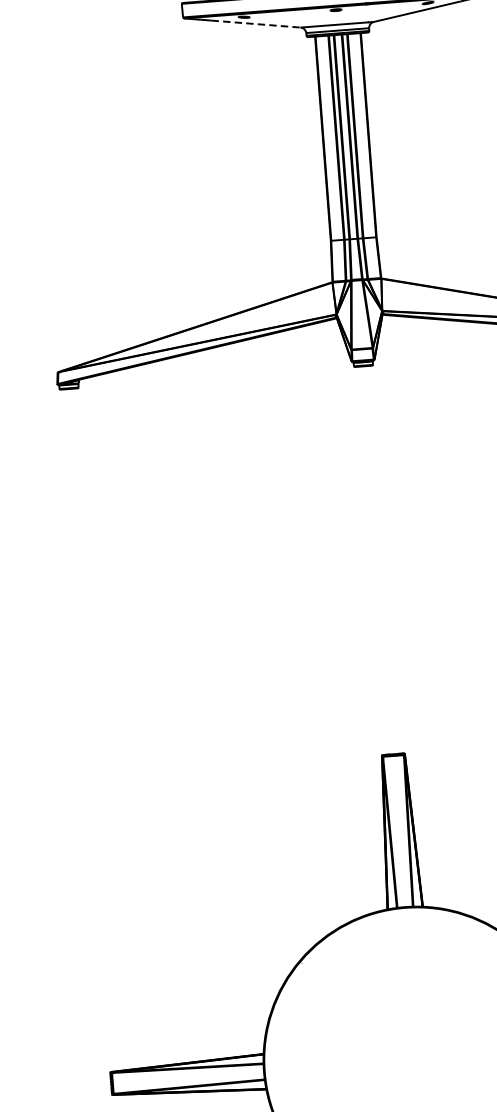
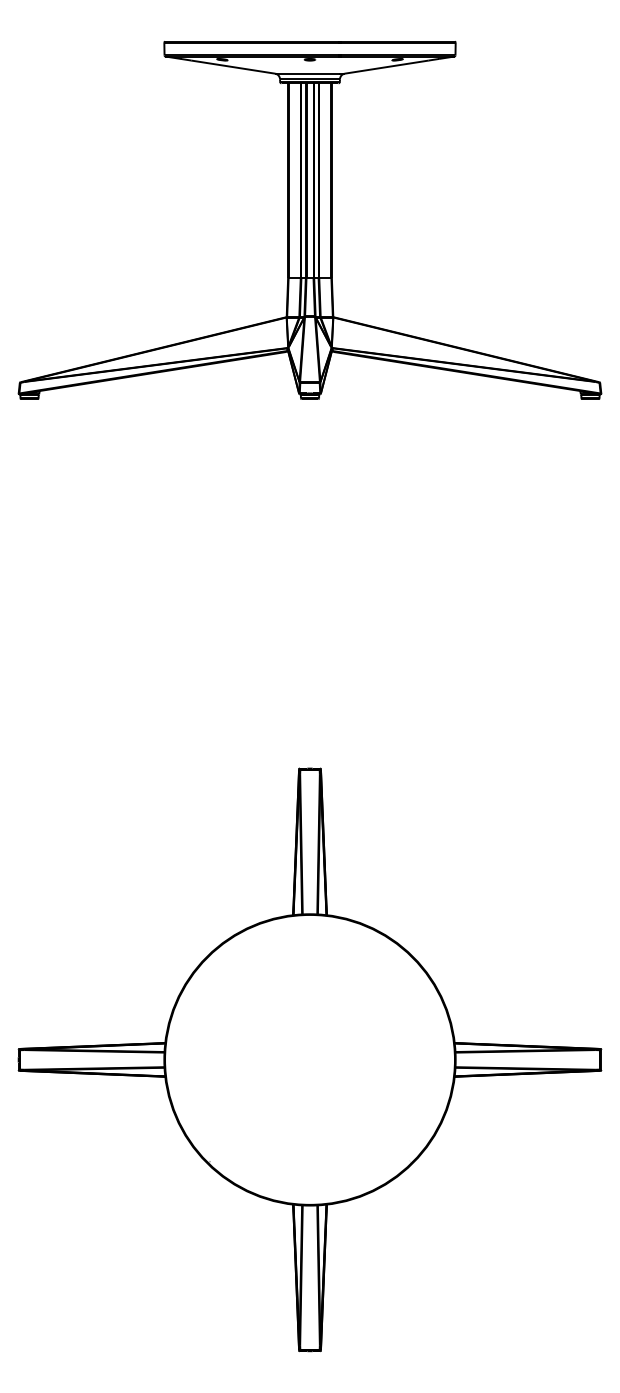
line: (256, 24) -> (233, 67), dashed -> solid

